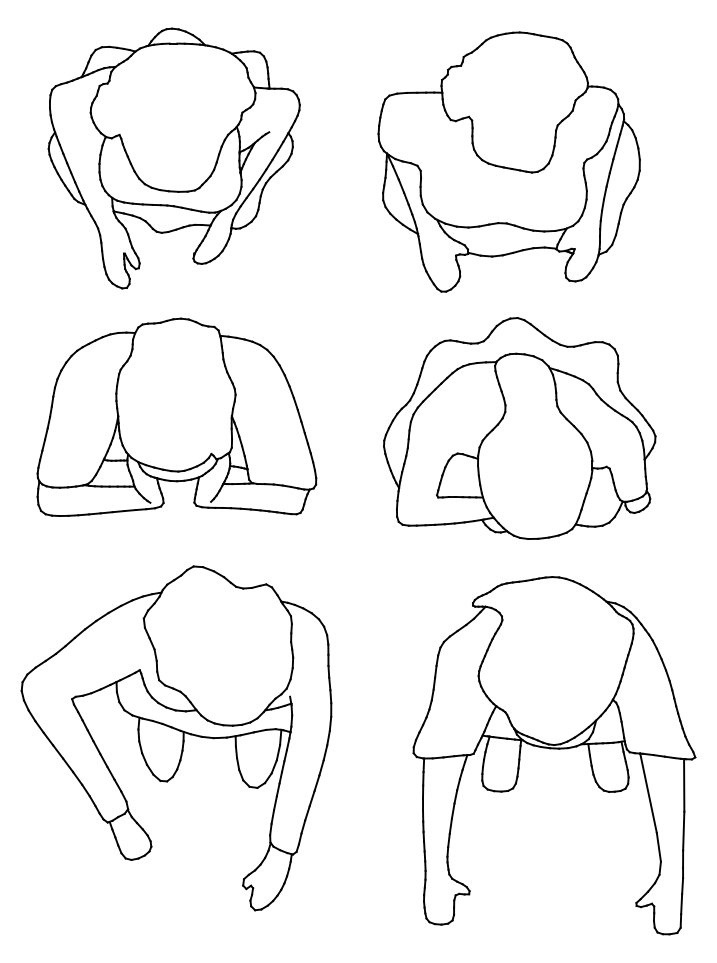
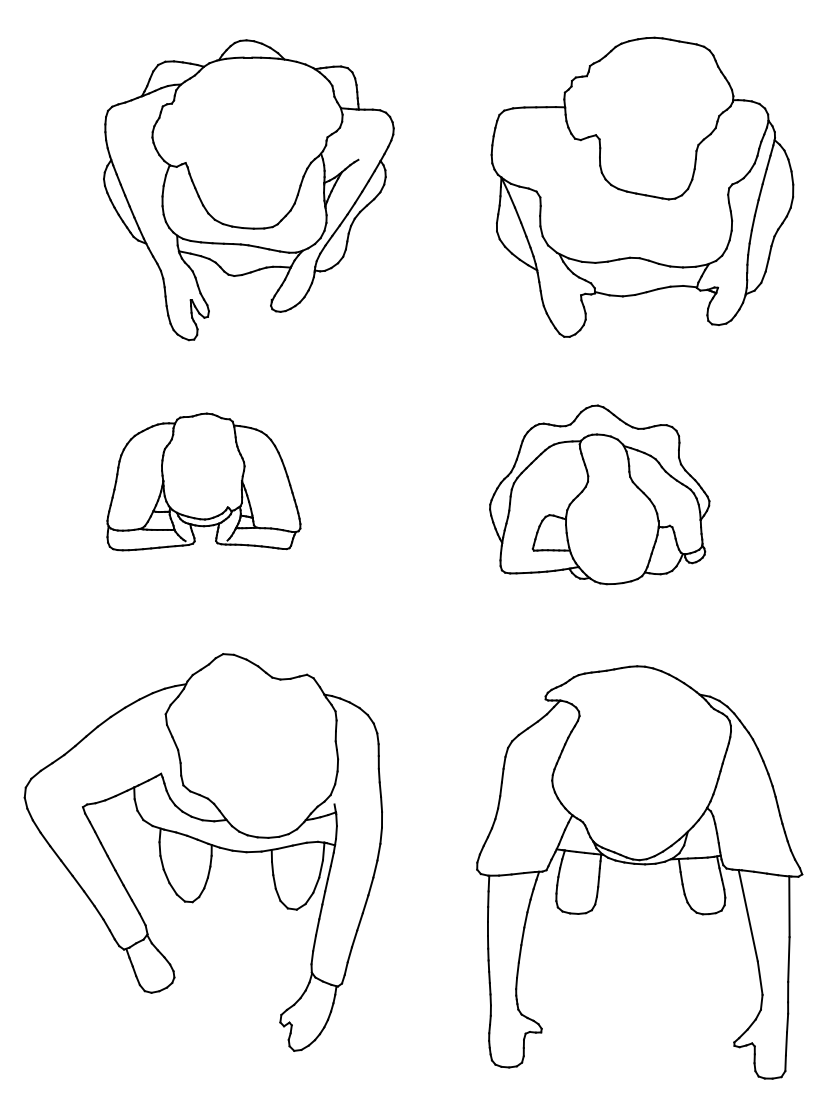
part: (173, 158) -> (248, 190), moved
part: (509, 161) -> (642, 186), moved
part: (176, 416) -> (203, 481), size x0.6
part: (519, 428) -> (599, 494), size x0.7

